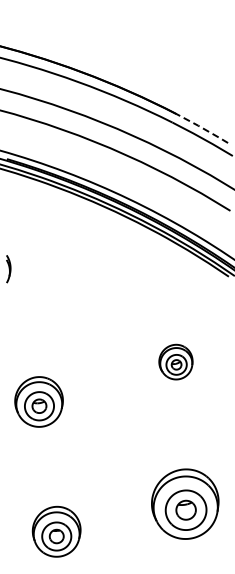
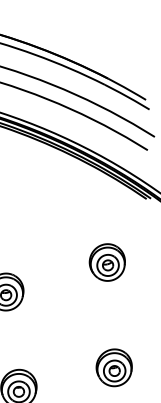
line: (202, 128) -> (127, 89), dashed -> solid
part: (175, 361) -> (107, 262), size x1.43
part: (184, 503) -> (113, 367), size x0.71

